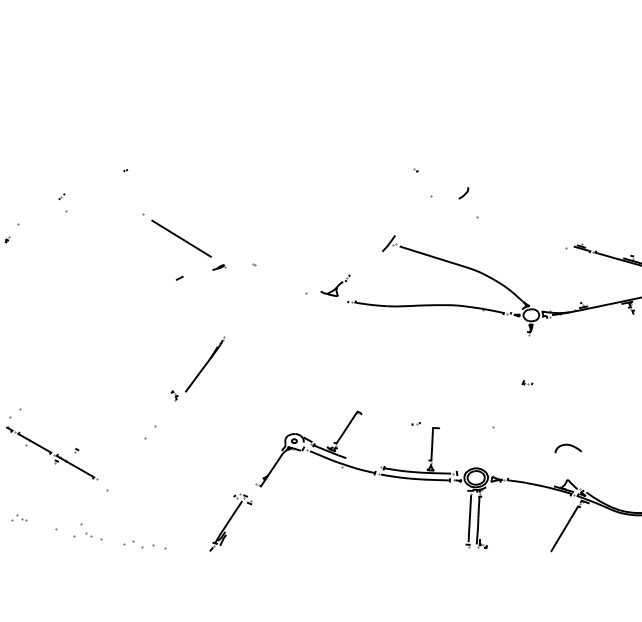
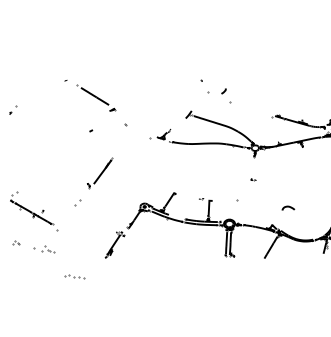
part: (62, 202) -> (36, 95), removed
part: (184, 240) -> (96, 97), moved
curve: (568, 446) -> (288, 207), moved
part: (143, 545) -> (74, 276), moved

